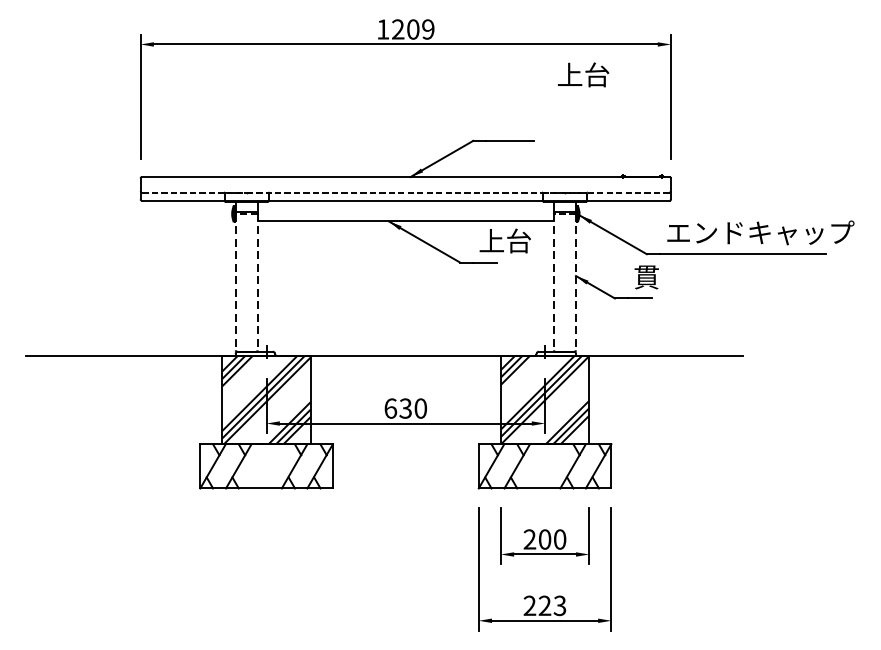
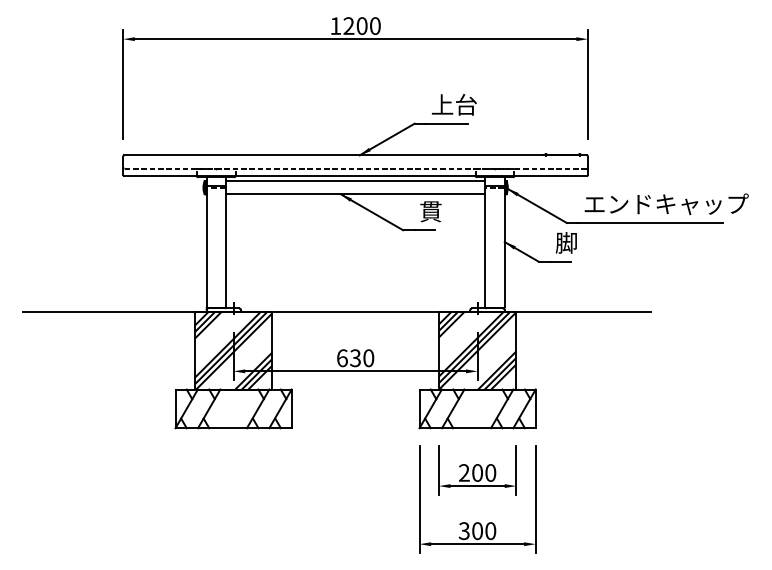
text: (427, 28) -> (374, 25), 1209 -> 1200
text: (582, 74) -> (453, 104), moved
line: (405, 206) -> (355, 181), added
text: (504, 241) -> (442, 211), 上台 -> 貫
text: (646, 276) -> (566, 242), 貫 -> 脚
line: (235, 282) -> (206, 247), dashed -> solid
line: (257, 282) -> (225, 247), dashed -> solid
line: (554, 282) -> (485, 247), dashed -> solid
line: (575, 282) -> (504, 247), dashed -> solid
text: (544, 606) -> (477, 531), 223 -> 300

